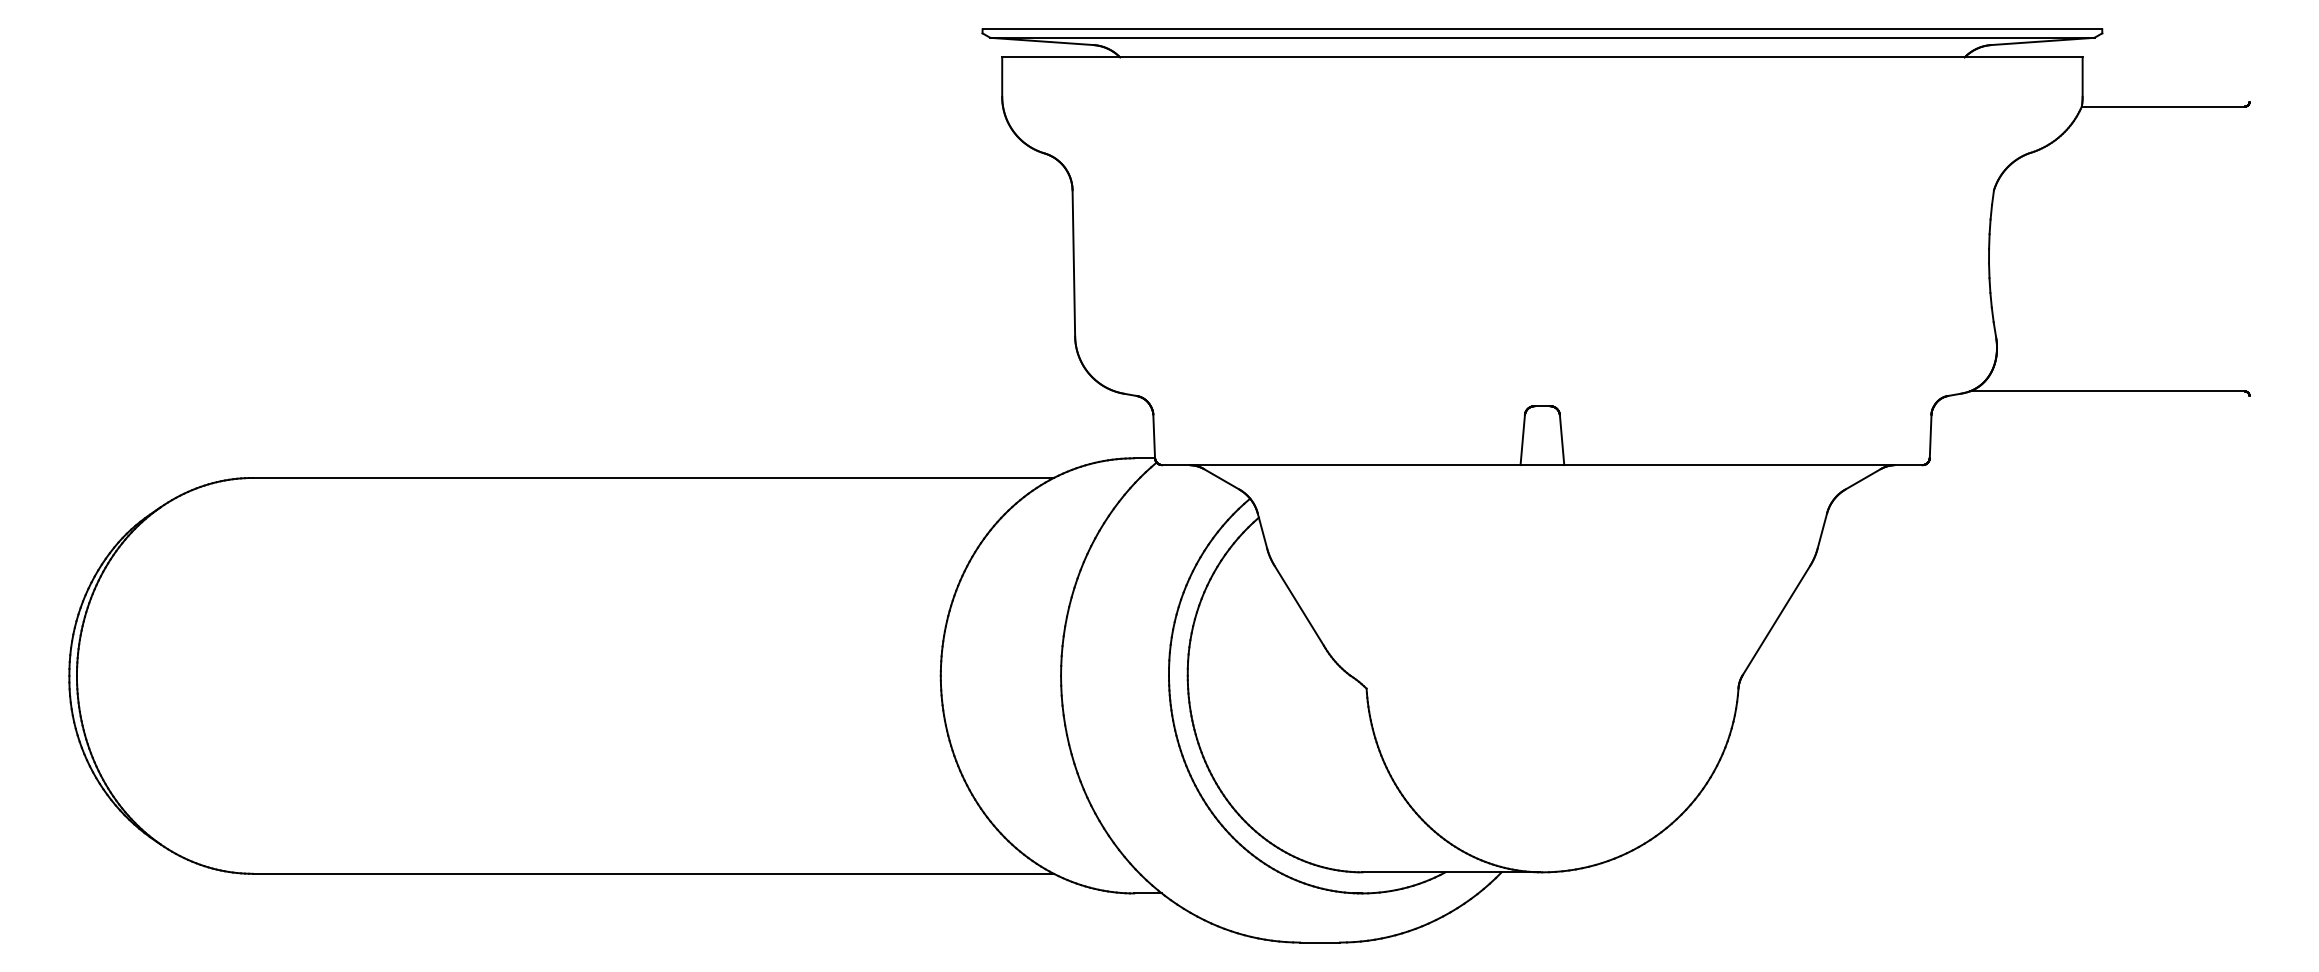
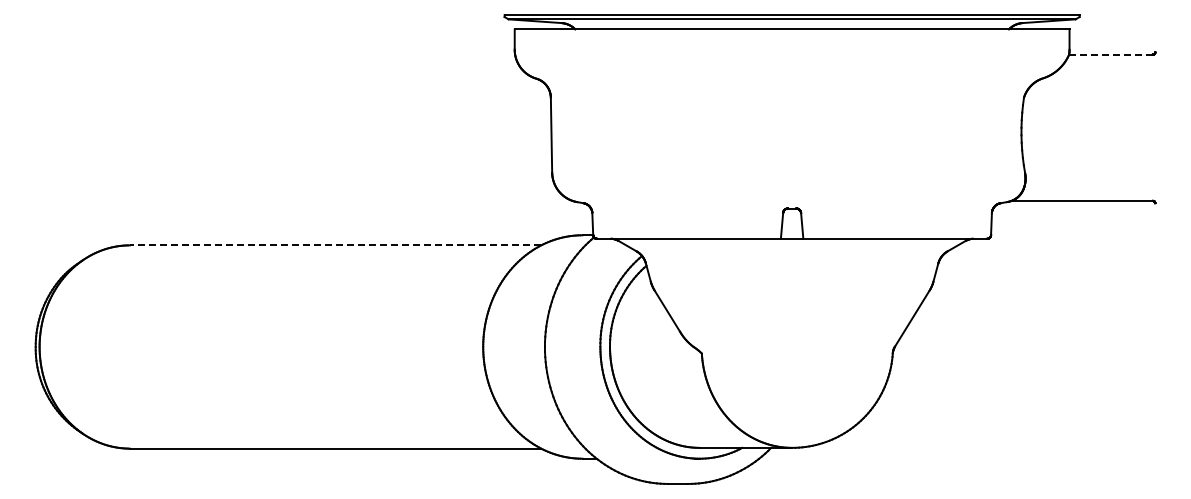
line: (2162, 106) -> (1110, 54), solid -> dashed
line: (653, 478) -> (335, 245), solid -> dashed

